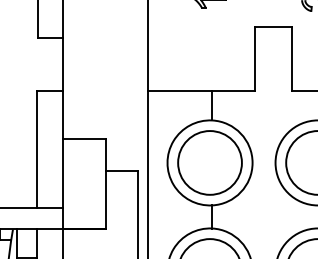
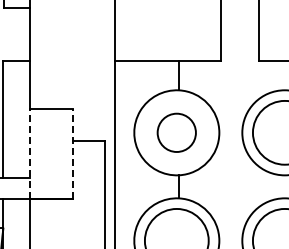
circle: (209, 162) -> (176, 132), size x0.6
line: (63, 183) -> (30, 153), solid -> dashed
line: (105, 183) -> (72, 153), solid -> dashed

